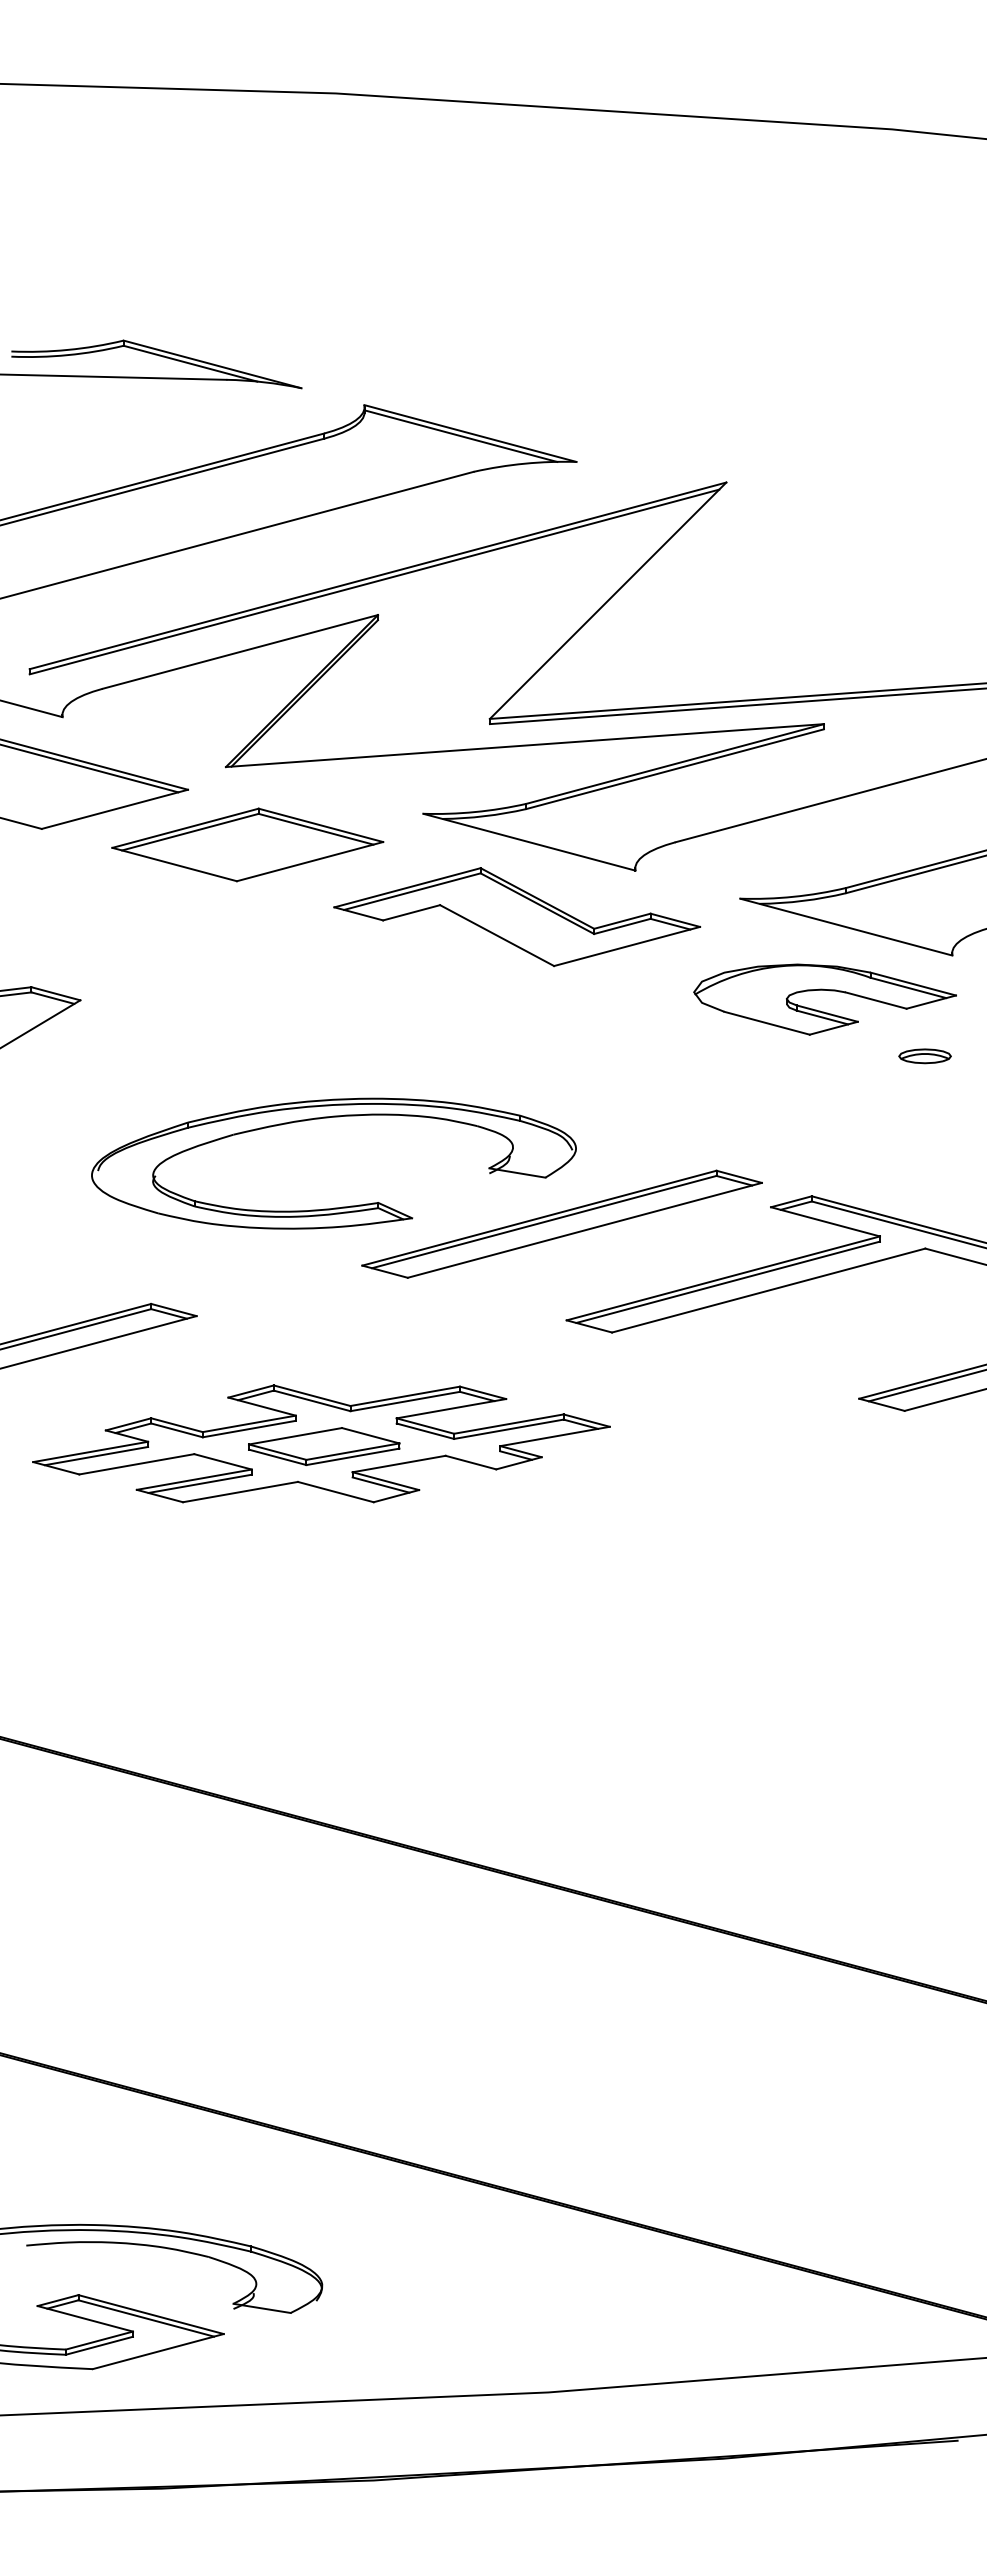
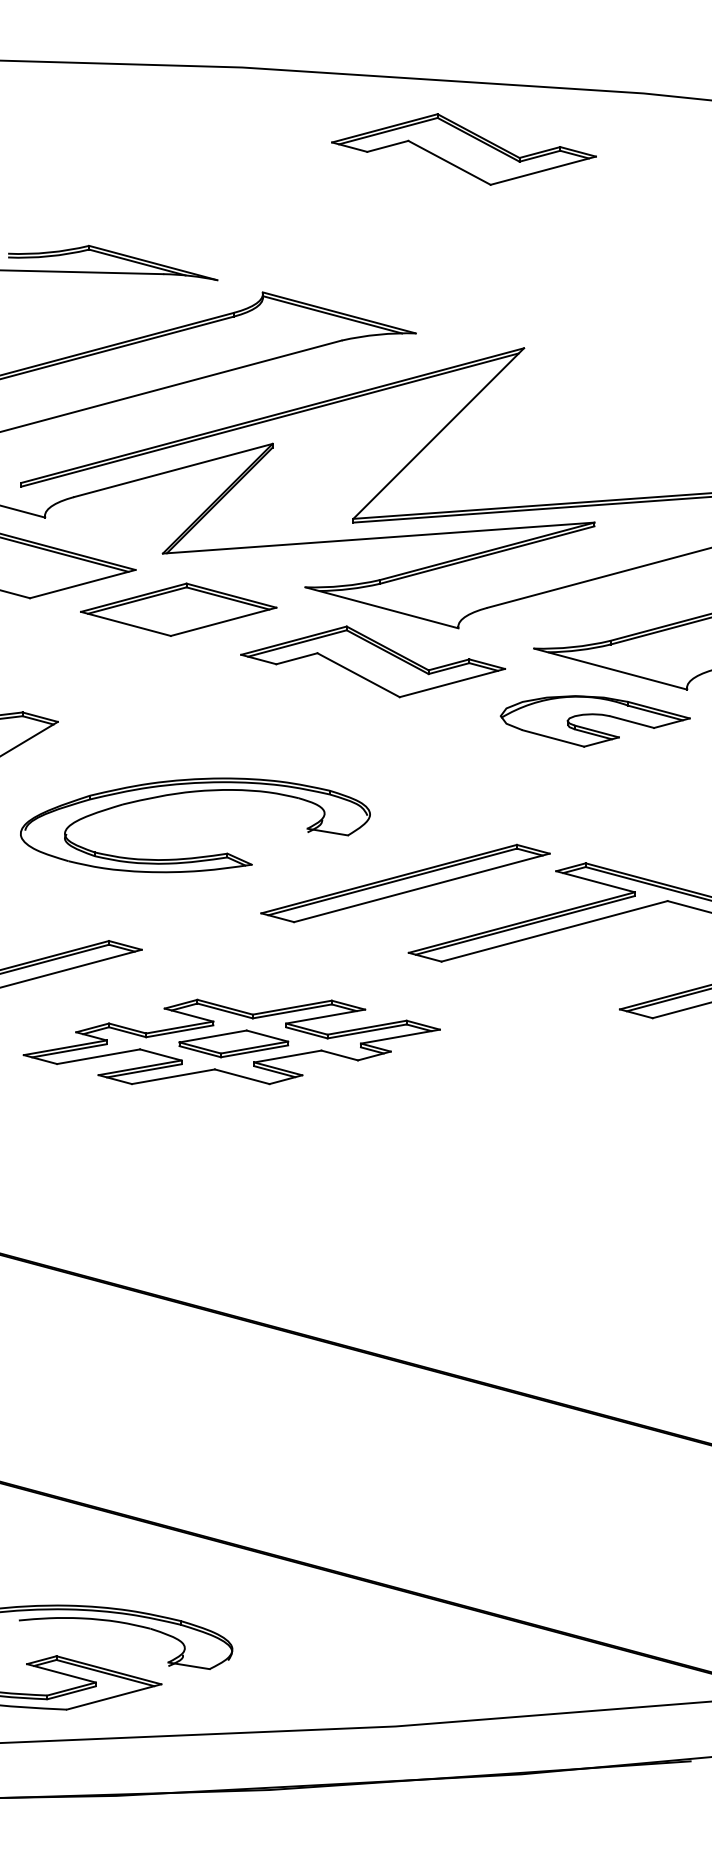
part: (643, 207) -> (464, 149), added
part: (924, 1056) -> (667, 762), removed
part: (342, 1206) -> (201, 856), moved

